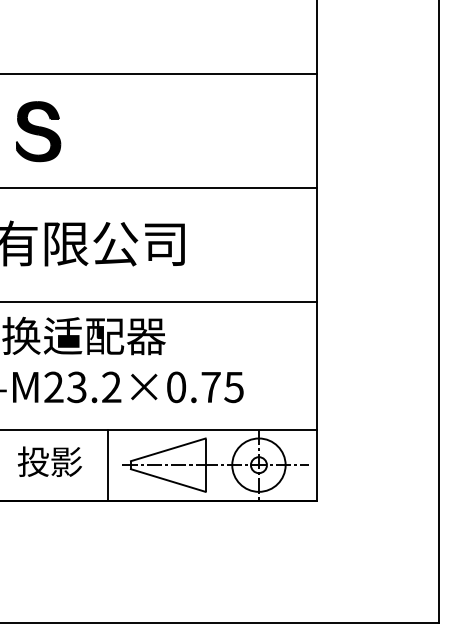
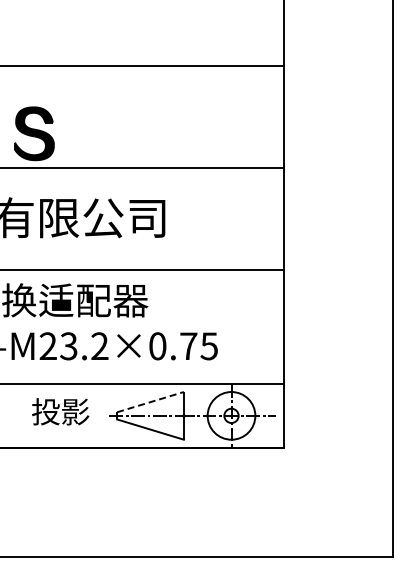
part: (38, 131) -> (34, 133), moved
line: (168, 450) -> (150, 402), solid -> dashed
text: (49, 461) -> (60, 411), moved
line: (107, 464) -> (96, 415), removed

